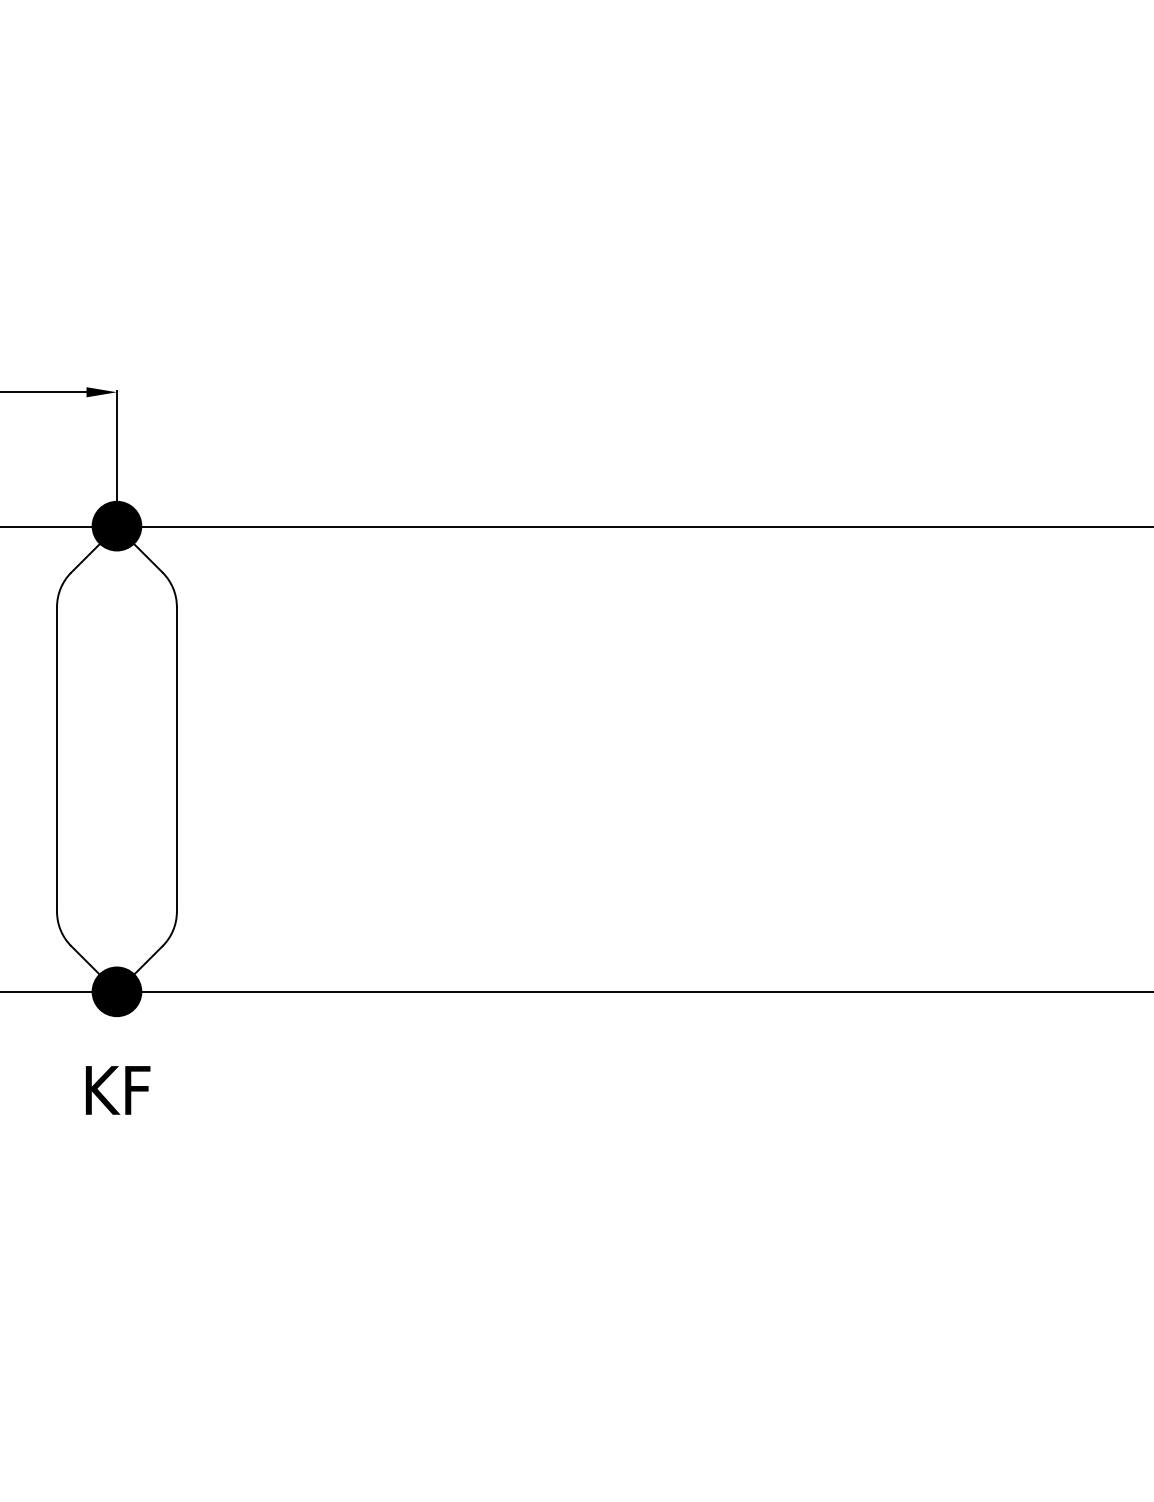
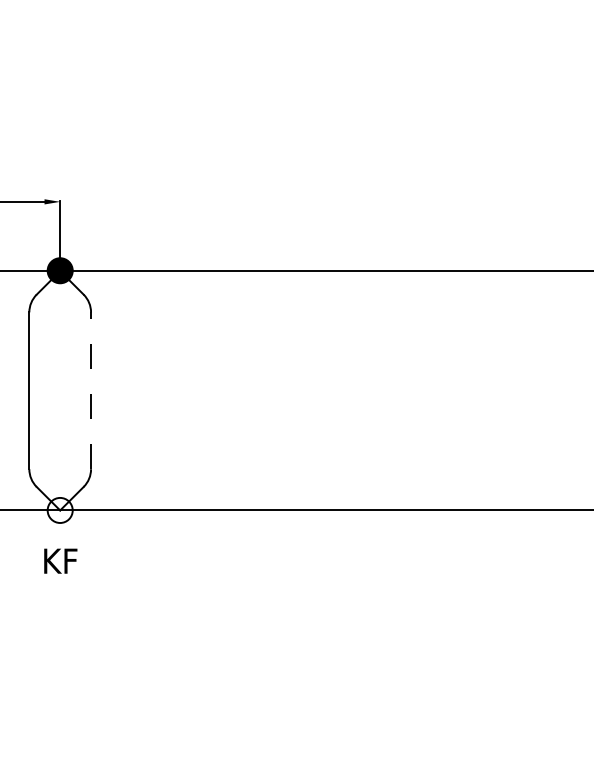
line: (177, 758) -> (91, 390), solid -> dashed
fill: (115, 989) -> (59, 509), removed

